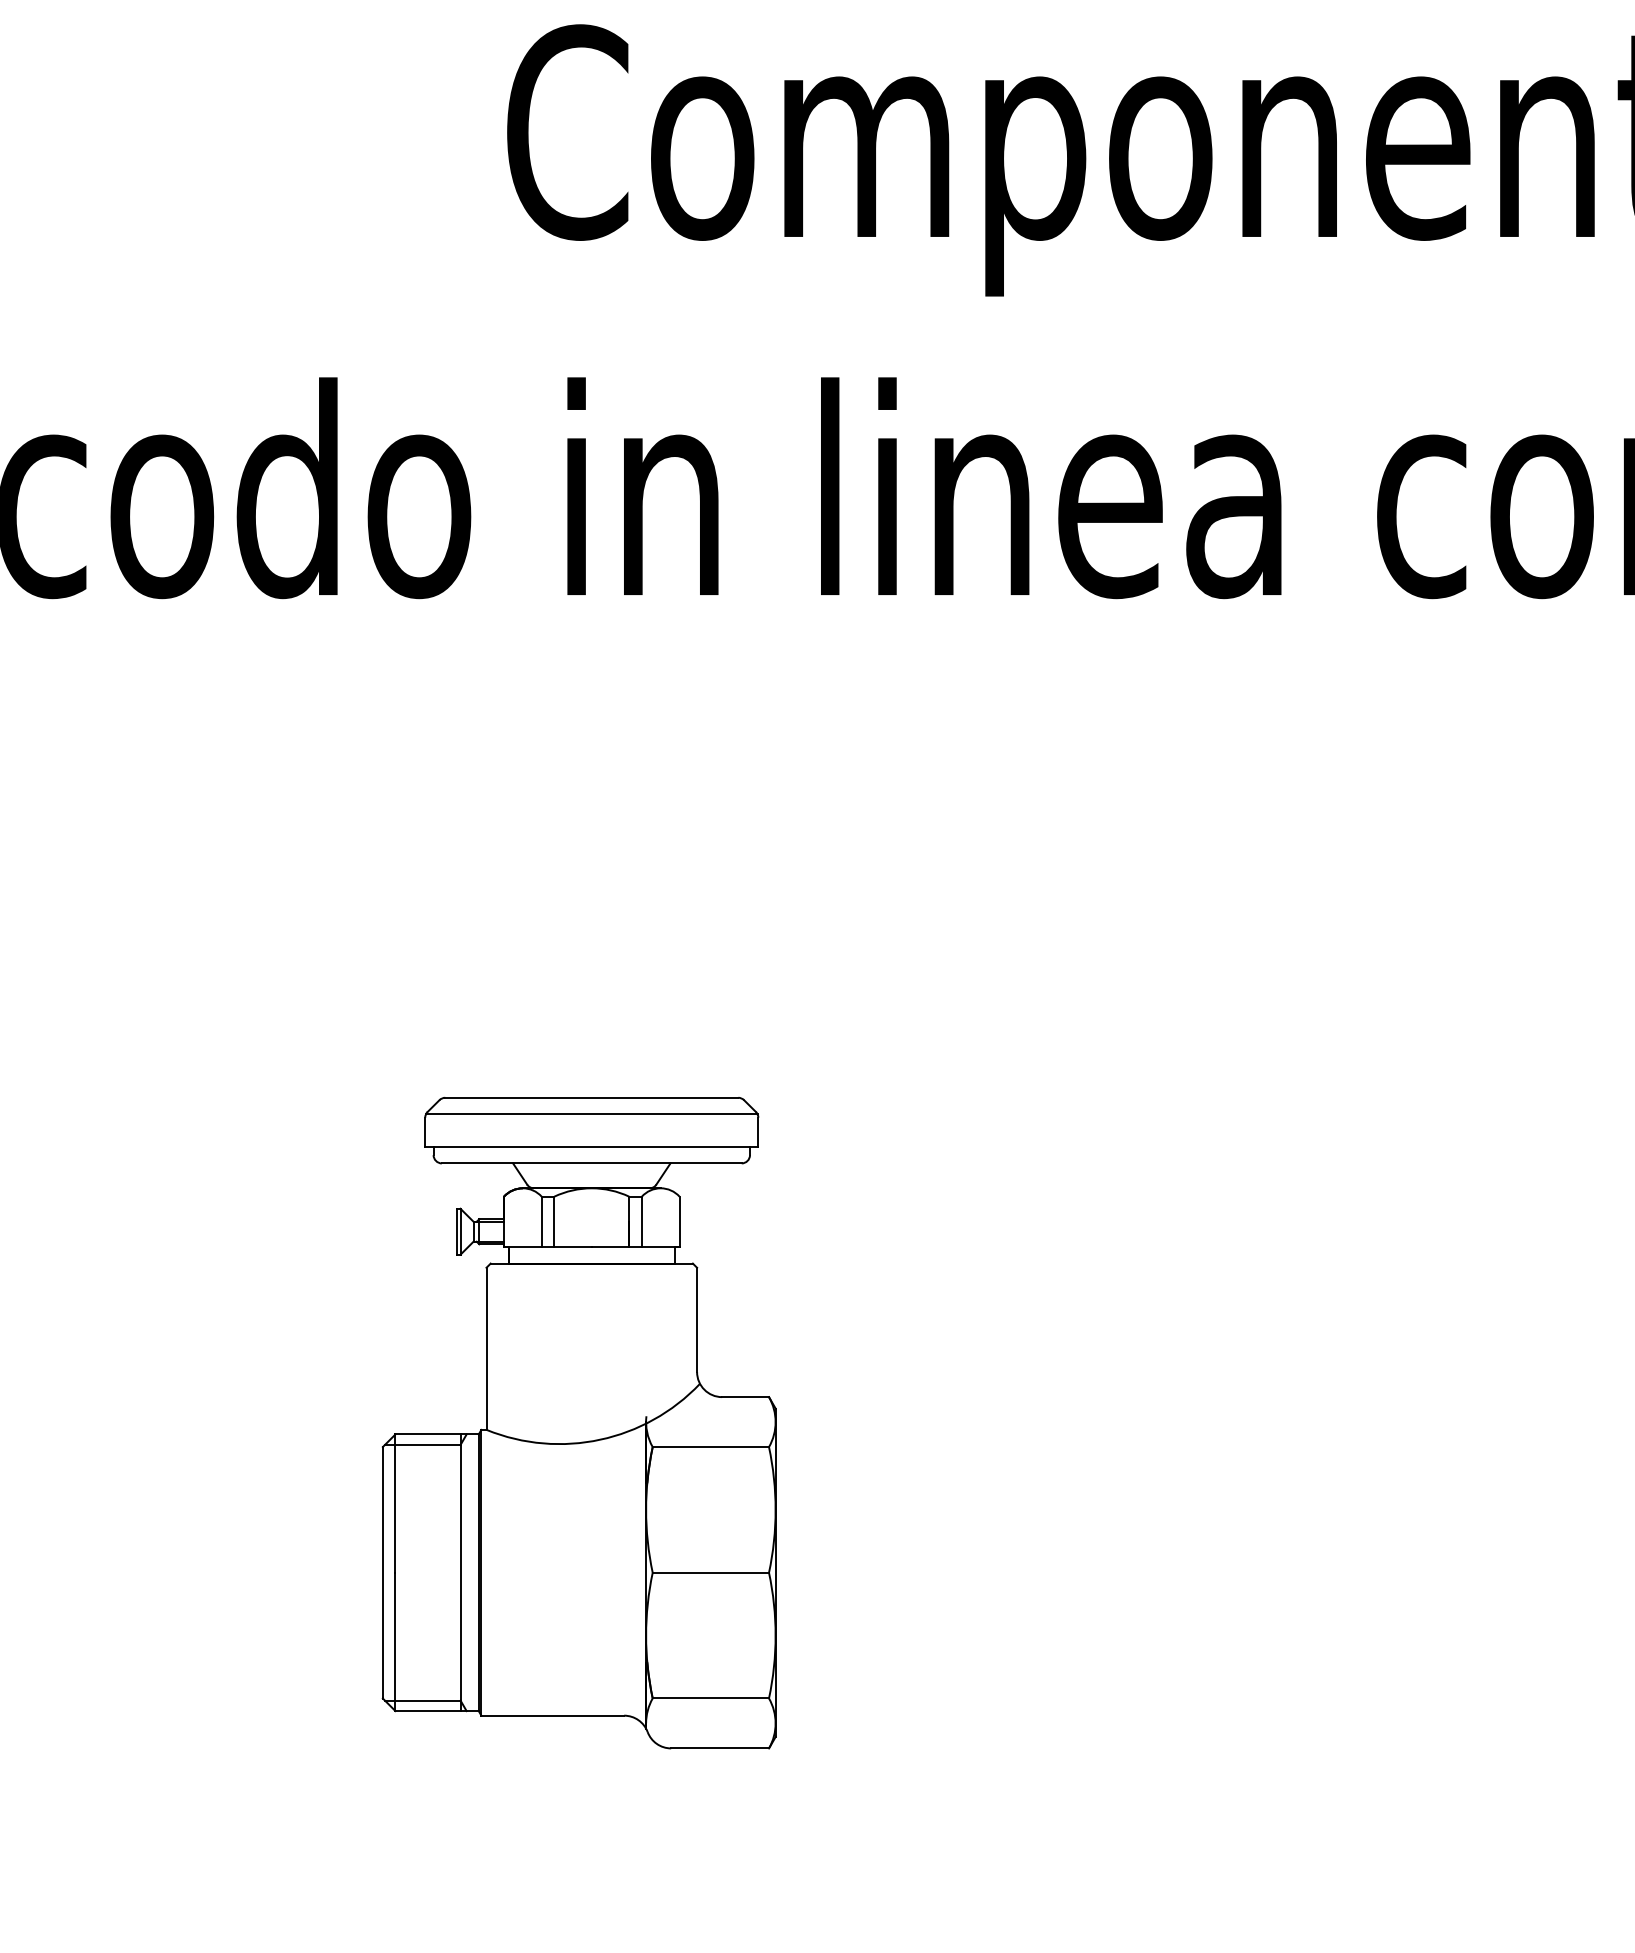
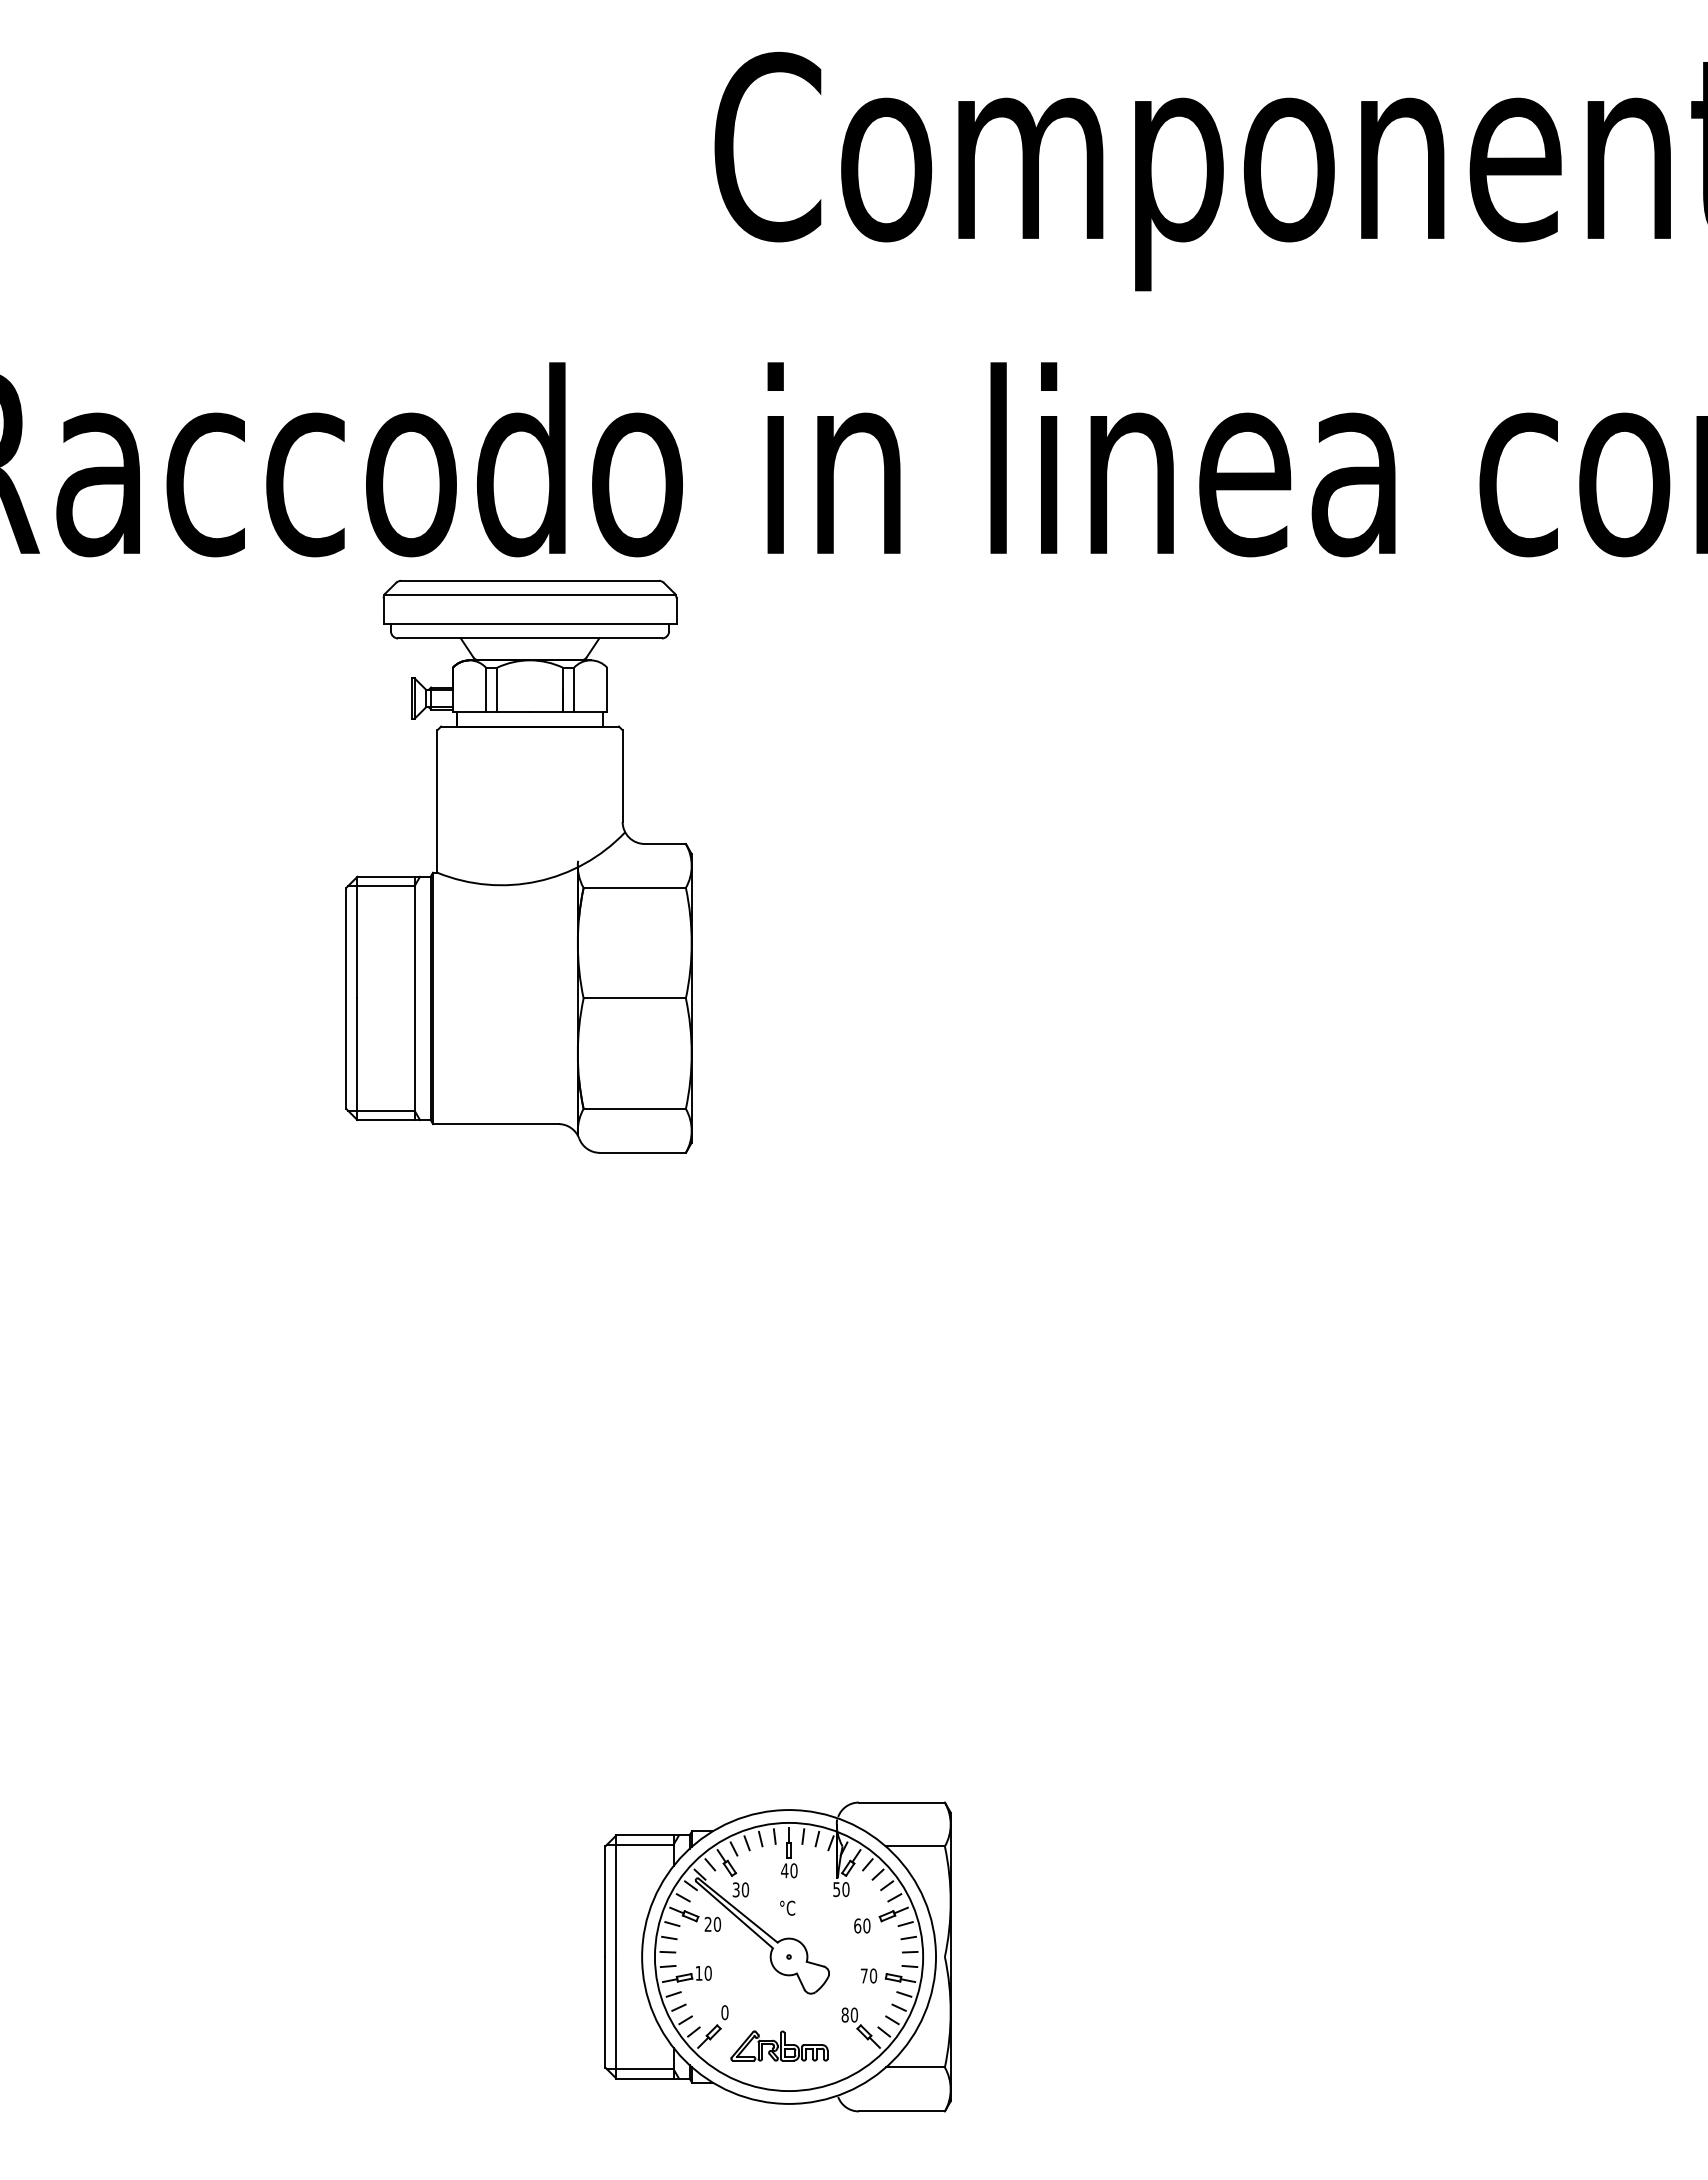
part: (578, 1422) -> (518, 866), moved

